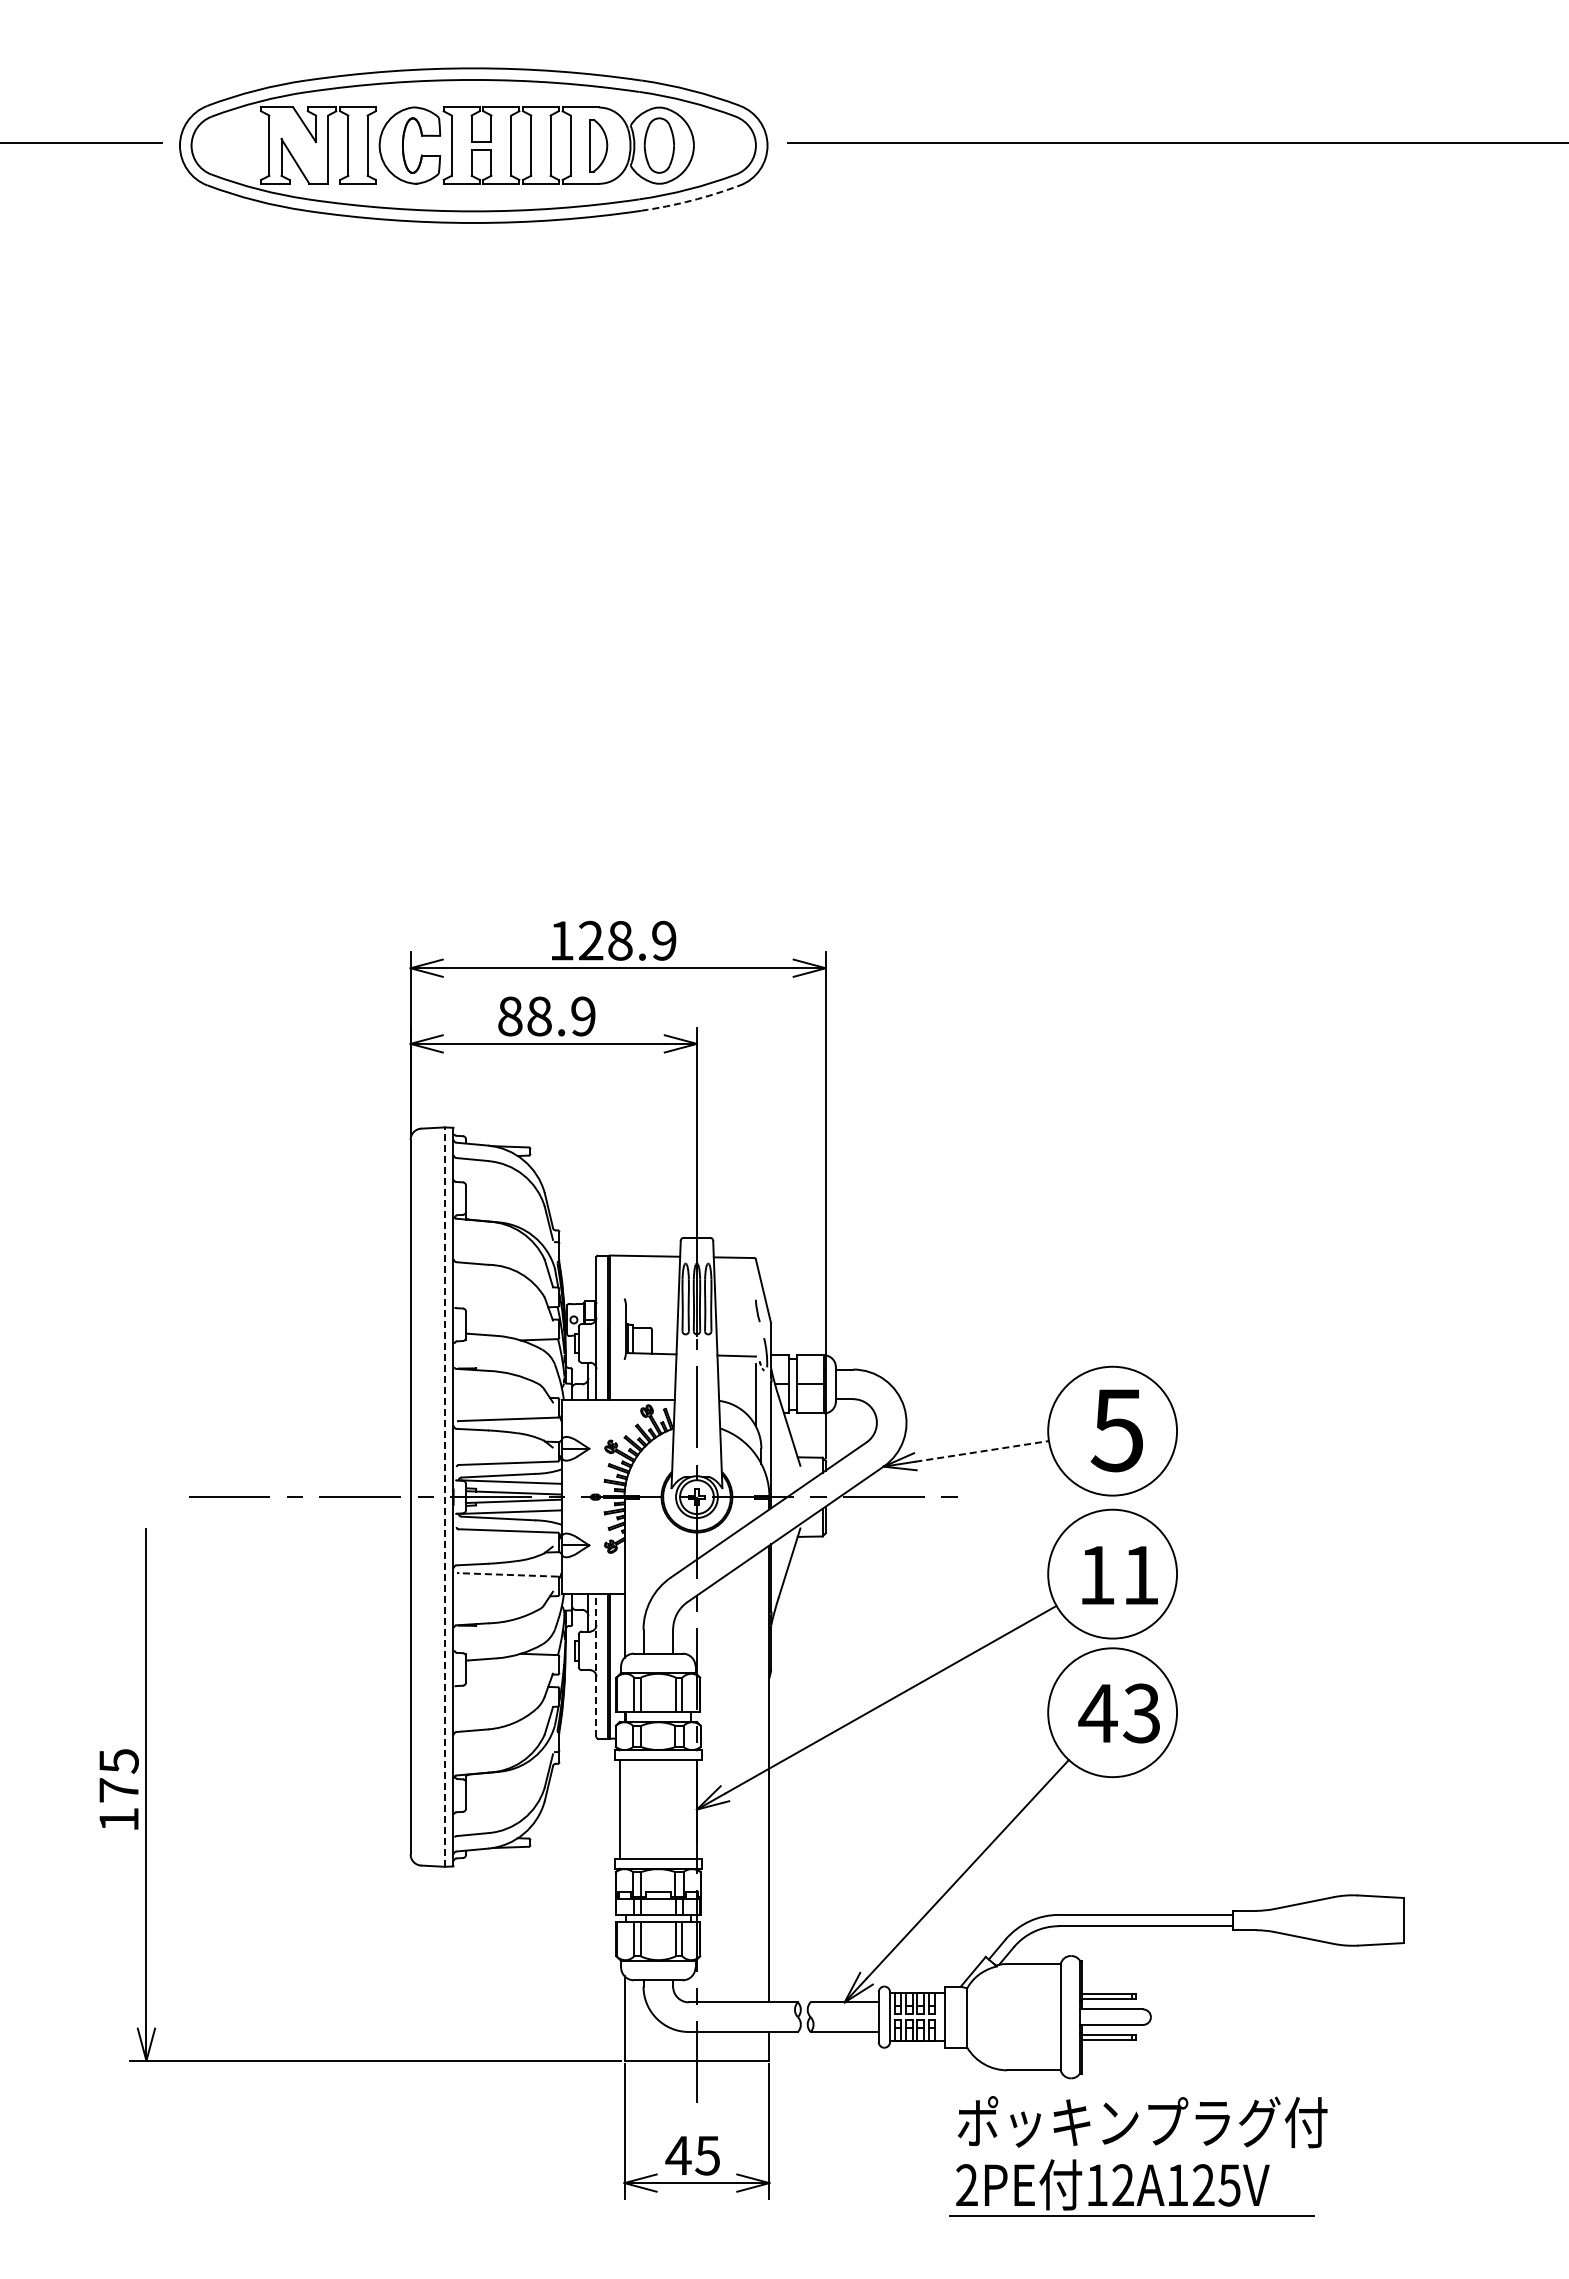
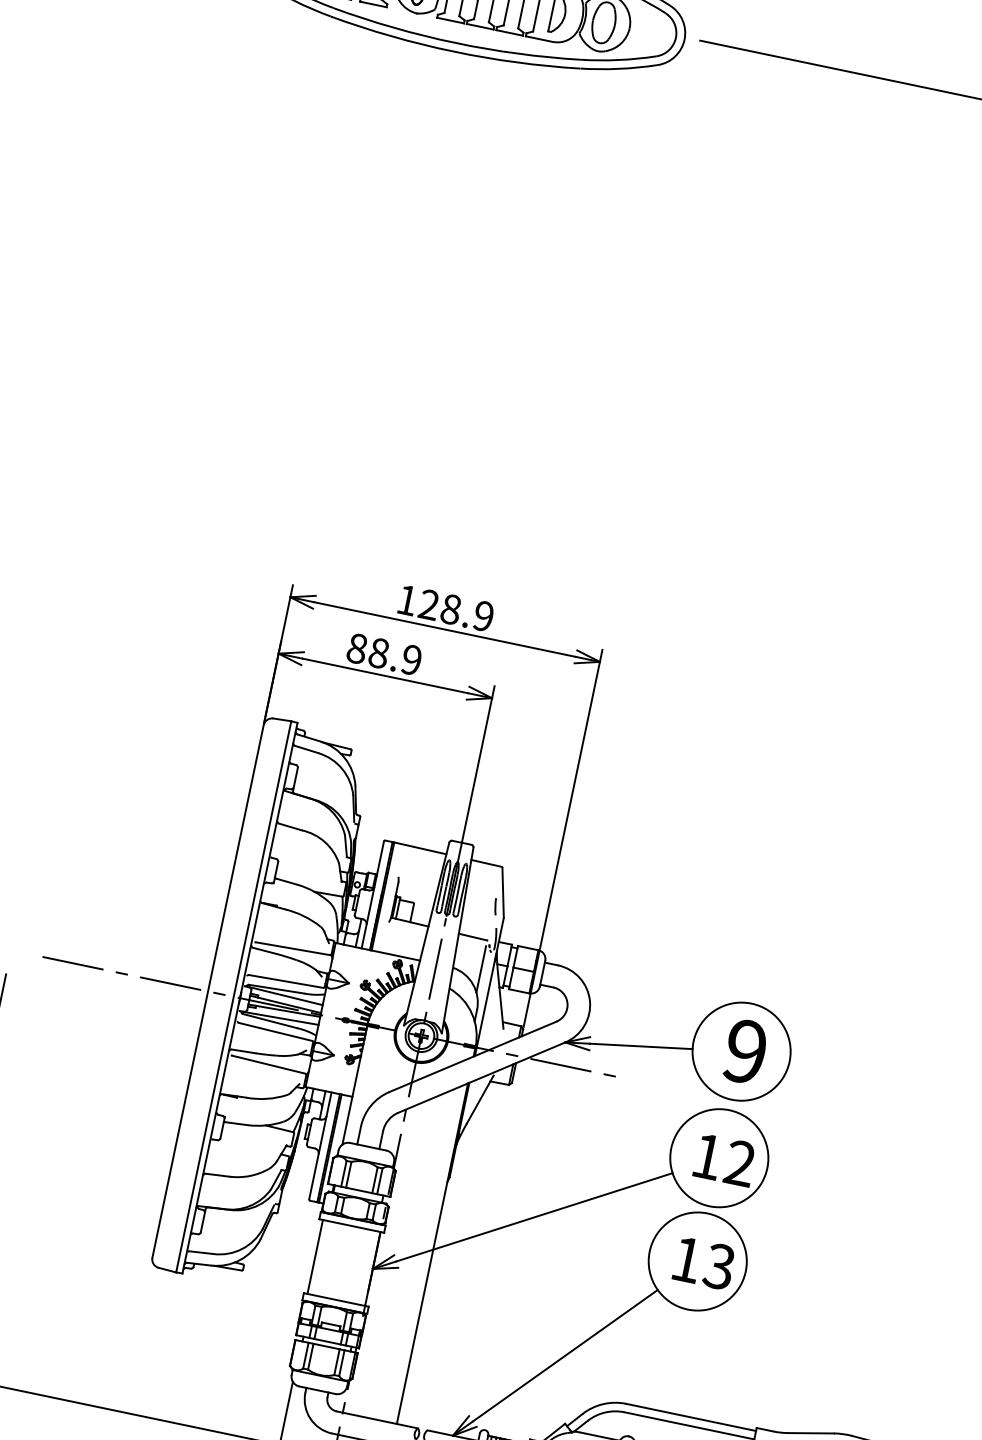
arc: (691, 200) -> (619, 68), dashed -> solid
text: (1116, 1430) -> (744, 1051), 5 -> 9
line: (982, 1451) -> (641, 1046), dashed -> solid
line: (445, 1497) -> (233, 997), dashed -> solid
line: (508, 1574) -> (268, 1064), dashed -> solid
text: (1140, 1574) -> (740, 1162), 11 -> 12
line: (596, 1665) -> (320, 1145), dashed -> solid
text: (1097, 1713) -> (686, 1259), 43 -> 13

